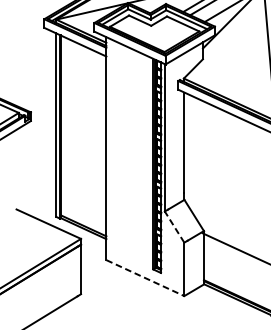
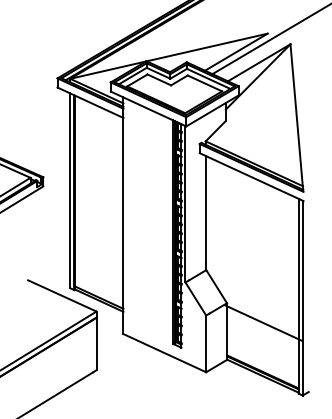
line: (174, 227) -> (195, 299), dashed -> solid
line: (145, 278) -> (164, 353), dashed -> solid

